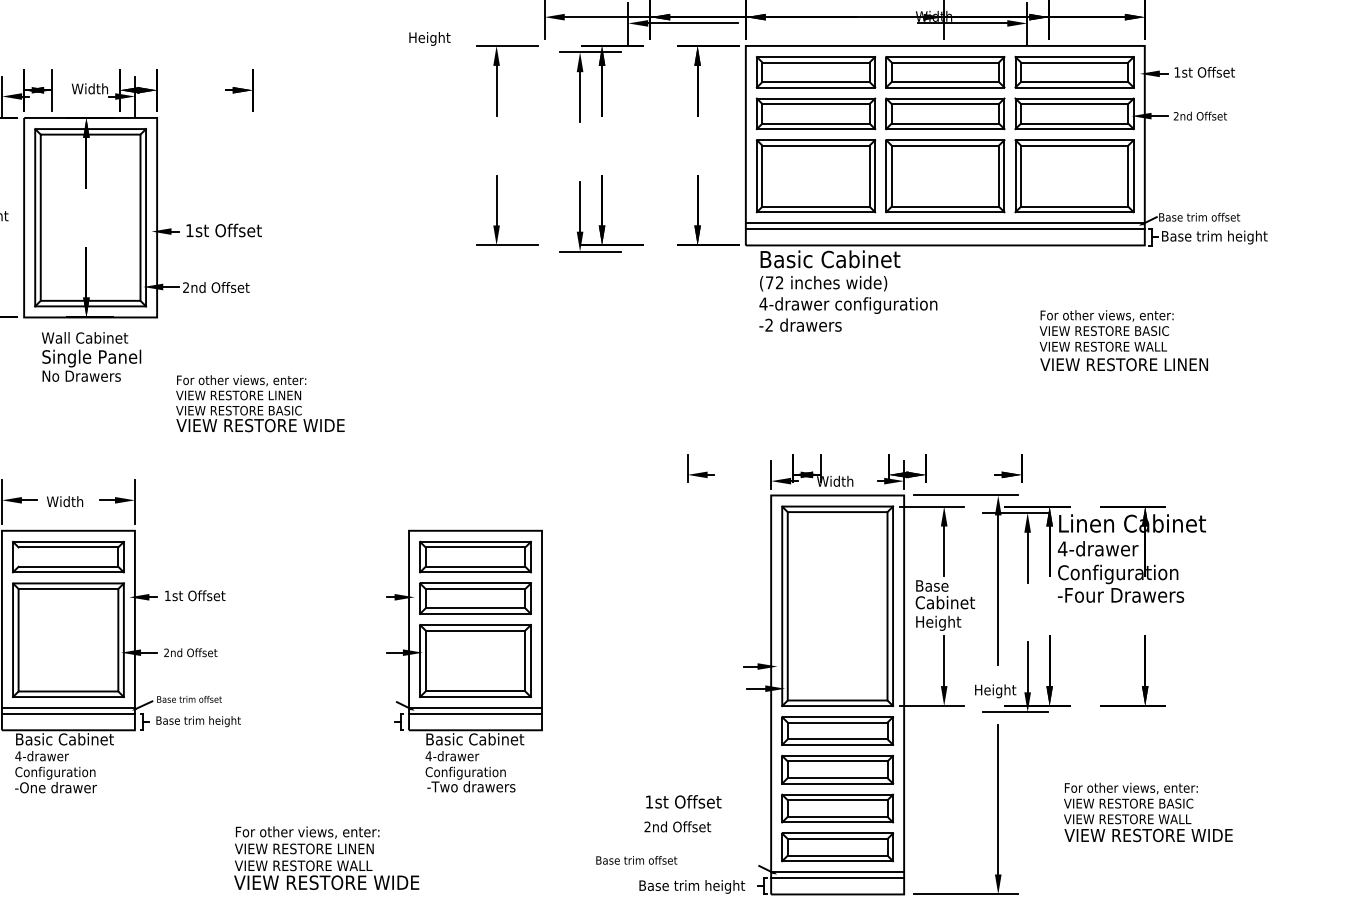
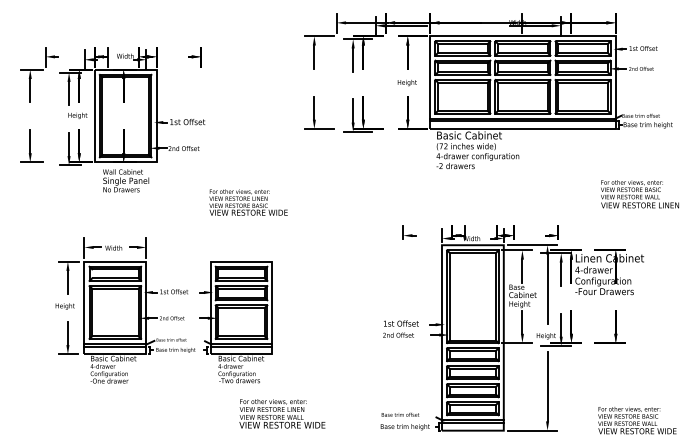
text: (428, 37) -> (406, 82), moved
text: (1122, 341) -> (639, 194), moved
text: (260, 403) -> (248, 202), moved
part: (462, 661) -> (235, 322), moved
text: (681, 812) -> (400, 328), moved
text: (1148, 812) -> (637, 420), moved
text: (326, 857) -> (282, 413), moved
text: (636, 859) -> (400, 414), moved

